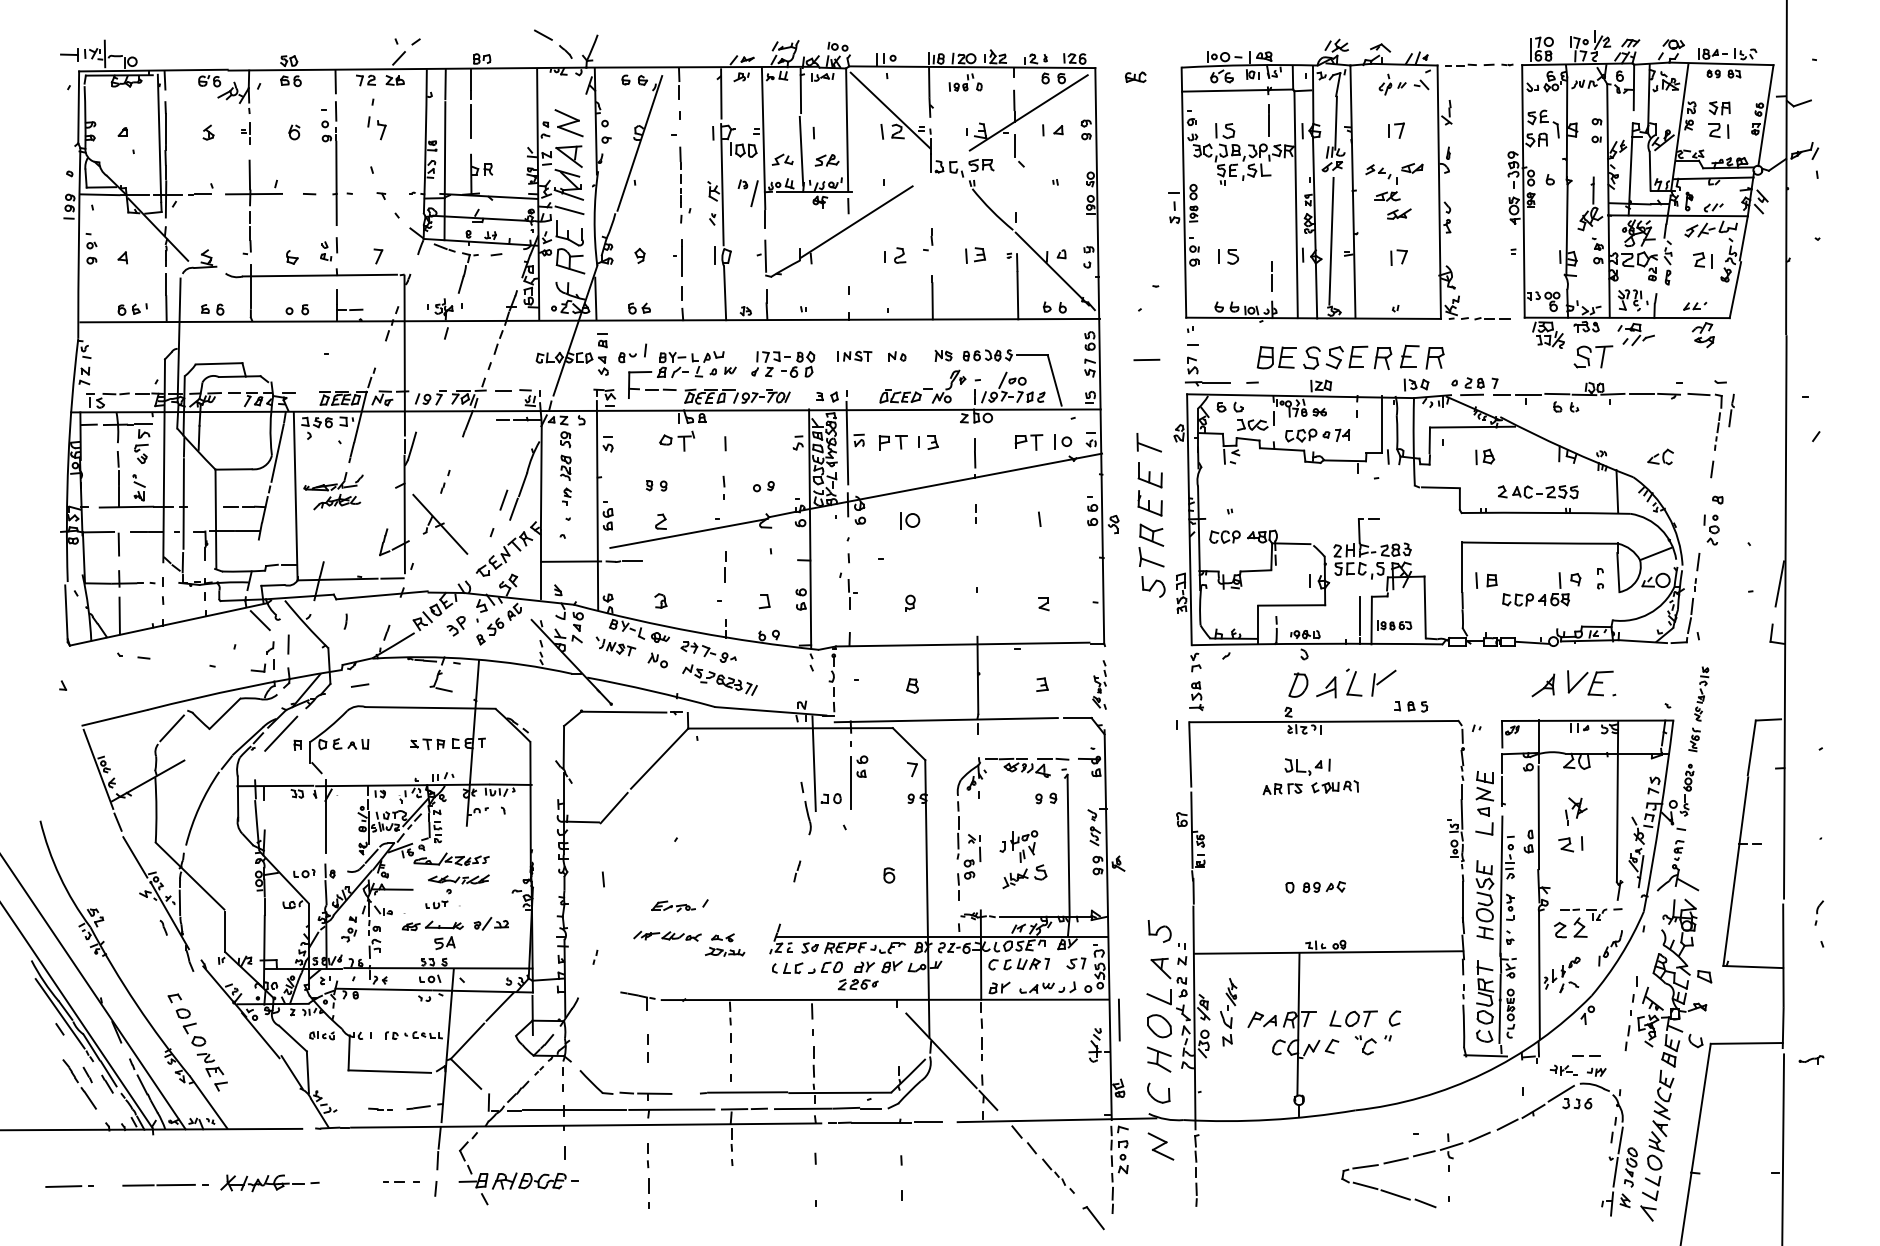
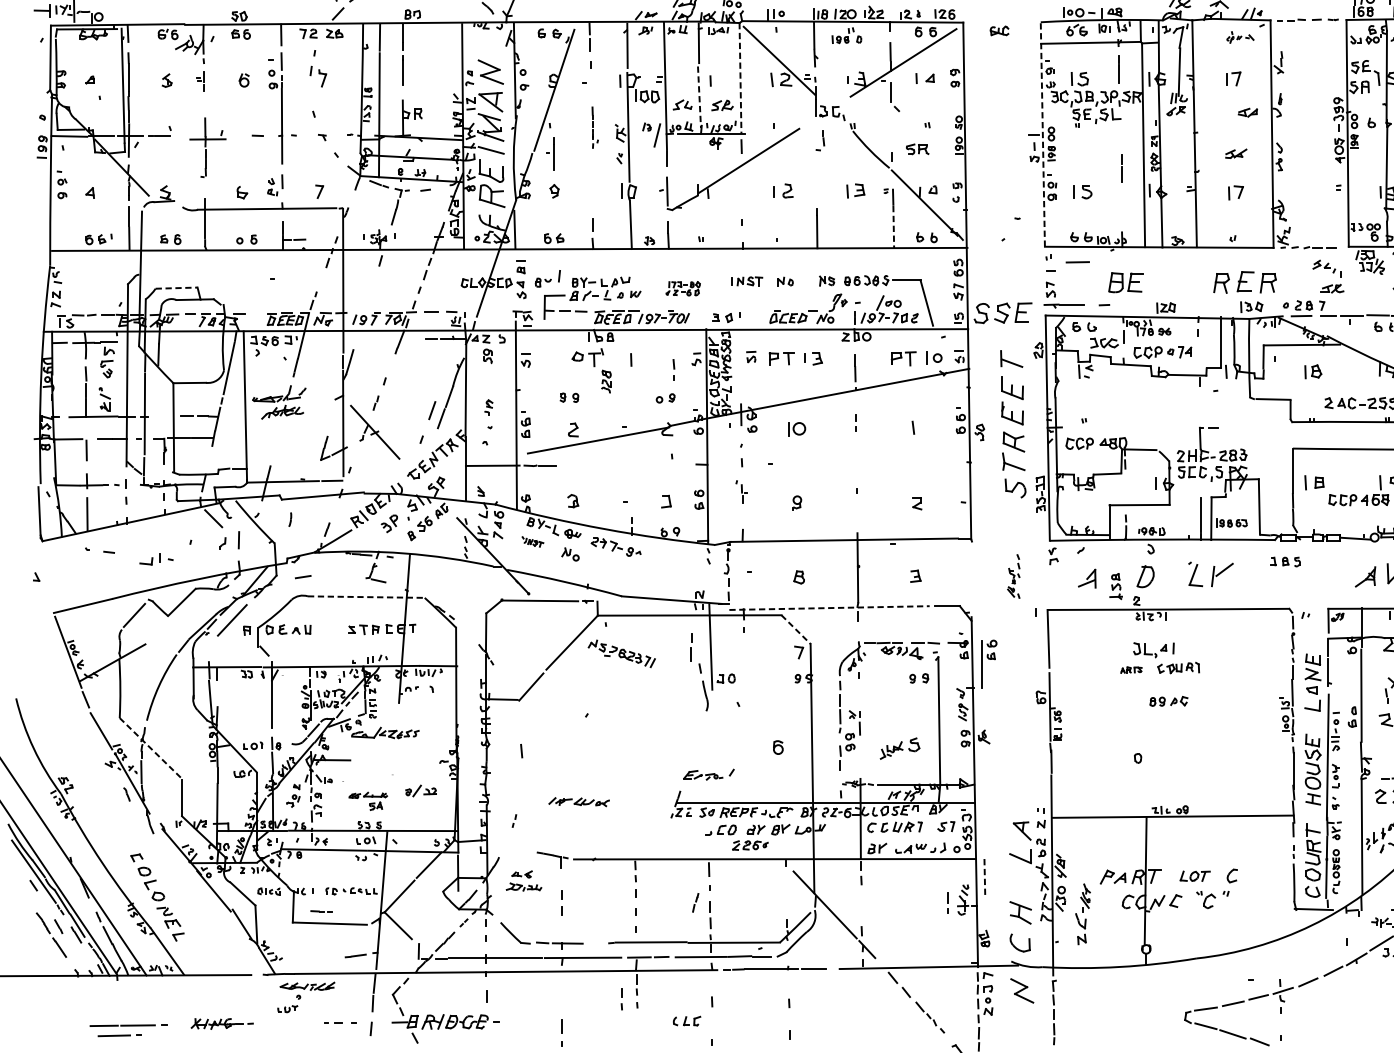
part: (1403, 84) -> (1239, 37), size x0.6
line: (847, 130) -> (740, 78), solid -> dashed
line: (801, 151) -> (699, 97), solid -> dashed
part: (981, 164) -> (917, 148), moved
part: (1387, 178) -> (1332, 272), moved
part: (685, 184) -> (595, 127), size x0.6
line: (1183, 192) -> (1042, 134), solid -> dashed
part: (253, 207) -> (207, 147), size x0.7
part: (928, 239) -> (820, 140), moved
line: (1331, 240) -> (1175, 177), removed
part: (677, 257) -> (550, 154), moved
line: (1271, 276) -> (1121, 168), moved
line: (1017, 295) -> (893, 226), solid -> dashed
part: (1335, 357) -> (1002, 313), moved
line: (1146, 359) -> (1077, 261), moved
line: (219, 363) -> (176, 287), solid -> dashed
part: (783, 364) -> (683, 288), size x0.6
line: (847, 442) -> (740, 358), removed
part: (565, 467) -> (606, 381), moved
part: (445, 481) -> (379, 393), size x1.6
part: (723, 487) -> (673, 369), moved
line: (725, 567) -> (691, 647), moved
part: (848, 590) -> (741, 491), size x0.7
part: (615, 646) -> (532, 541), size x0.6
part: (262, 665) -> (150, 559), moved
part: (719, 679) -> (621, 653), moved
part: (1099, 684) -> (1013, 576), moved
part: (1326, 687) -> (1087, 578), moved
part: (1196, 696) -> (1116, 586), moved
part: (1411, 706) -> (1285, 561), moved
line: (430, 707) -> (366, 596), solid -> dashed
line: (946, 720) -> (829, 608), solid -> dashed
line: (909, 744) -> (796, 629), solid -> dashed
part: (859, 782) -> (989, 664), moved
part: (1282, 789) -> (1131, 670), size x0.6
part: (1018, 846) -> (894, 721), removed
line: (797, 870) -> (695, 901), moved
line: (190, 876) -> (150, 748), solid -> dashed
part: (1323, 887) -> (1168, 701), moved
part: (457, 891) -> (306, 997), moved
part: (679, 905) -> (708, 774), moved
part: (1159, 931) -> (1020, 797), removed
part: (432, 935) -> (368, 801), size x0.7
part: (725, 944) -> (524, 880), moved
part: (787, 968) -> (686, 1021), moved
part: (1228, 1012) -> (1082, 914), moved
part: (1353, 1018) -> (1195, 875), size x0.7
line: (1119, 1020) -> (984, 877), solid -> dashed
part: (1159, 1026) -> (1020, 883), removed
line: (981, 1048) -> (947, 902), moved
part: (380, 1108) -> (321, 910), moved
part: (648, 1155) -> (622, 998), moved
part: (269, 1183) -> (221, 1024), size x0.7
line: (69, 1186) -> (119, 1035), moved

